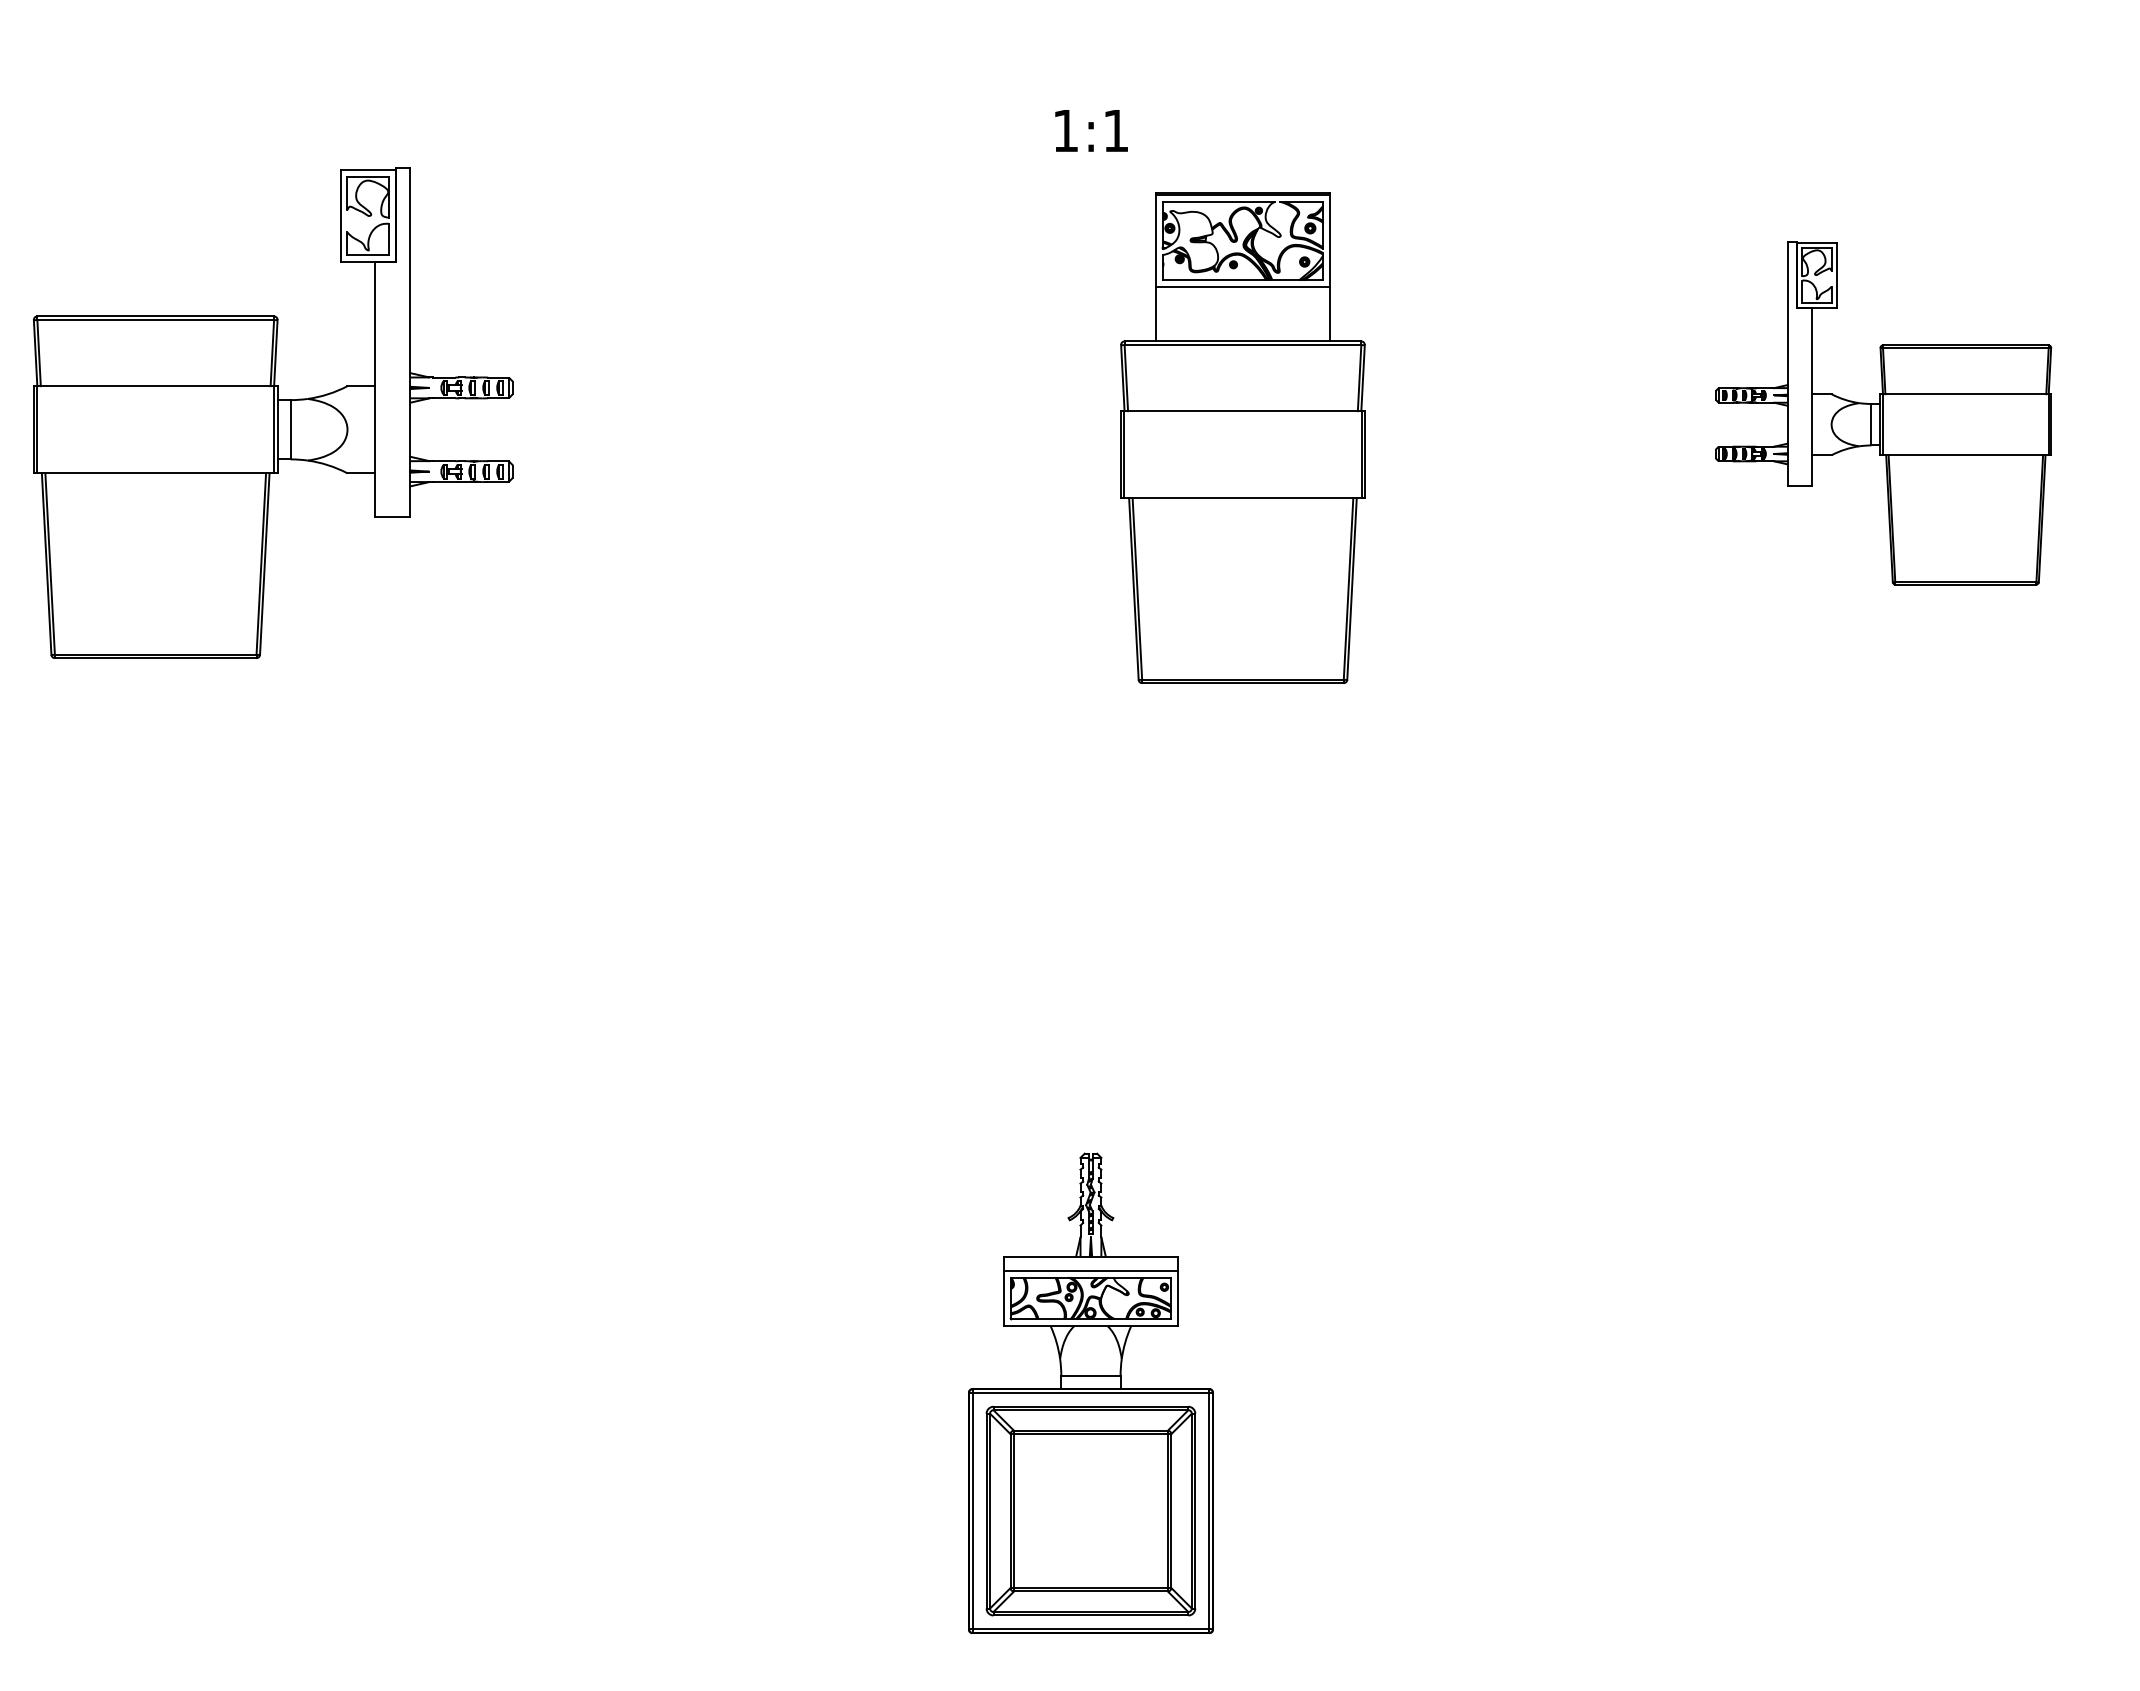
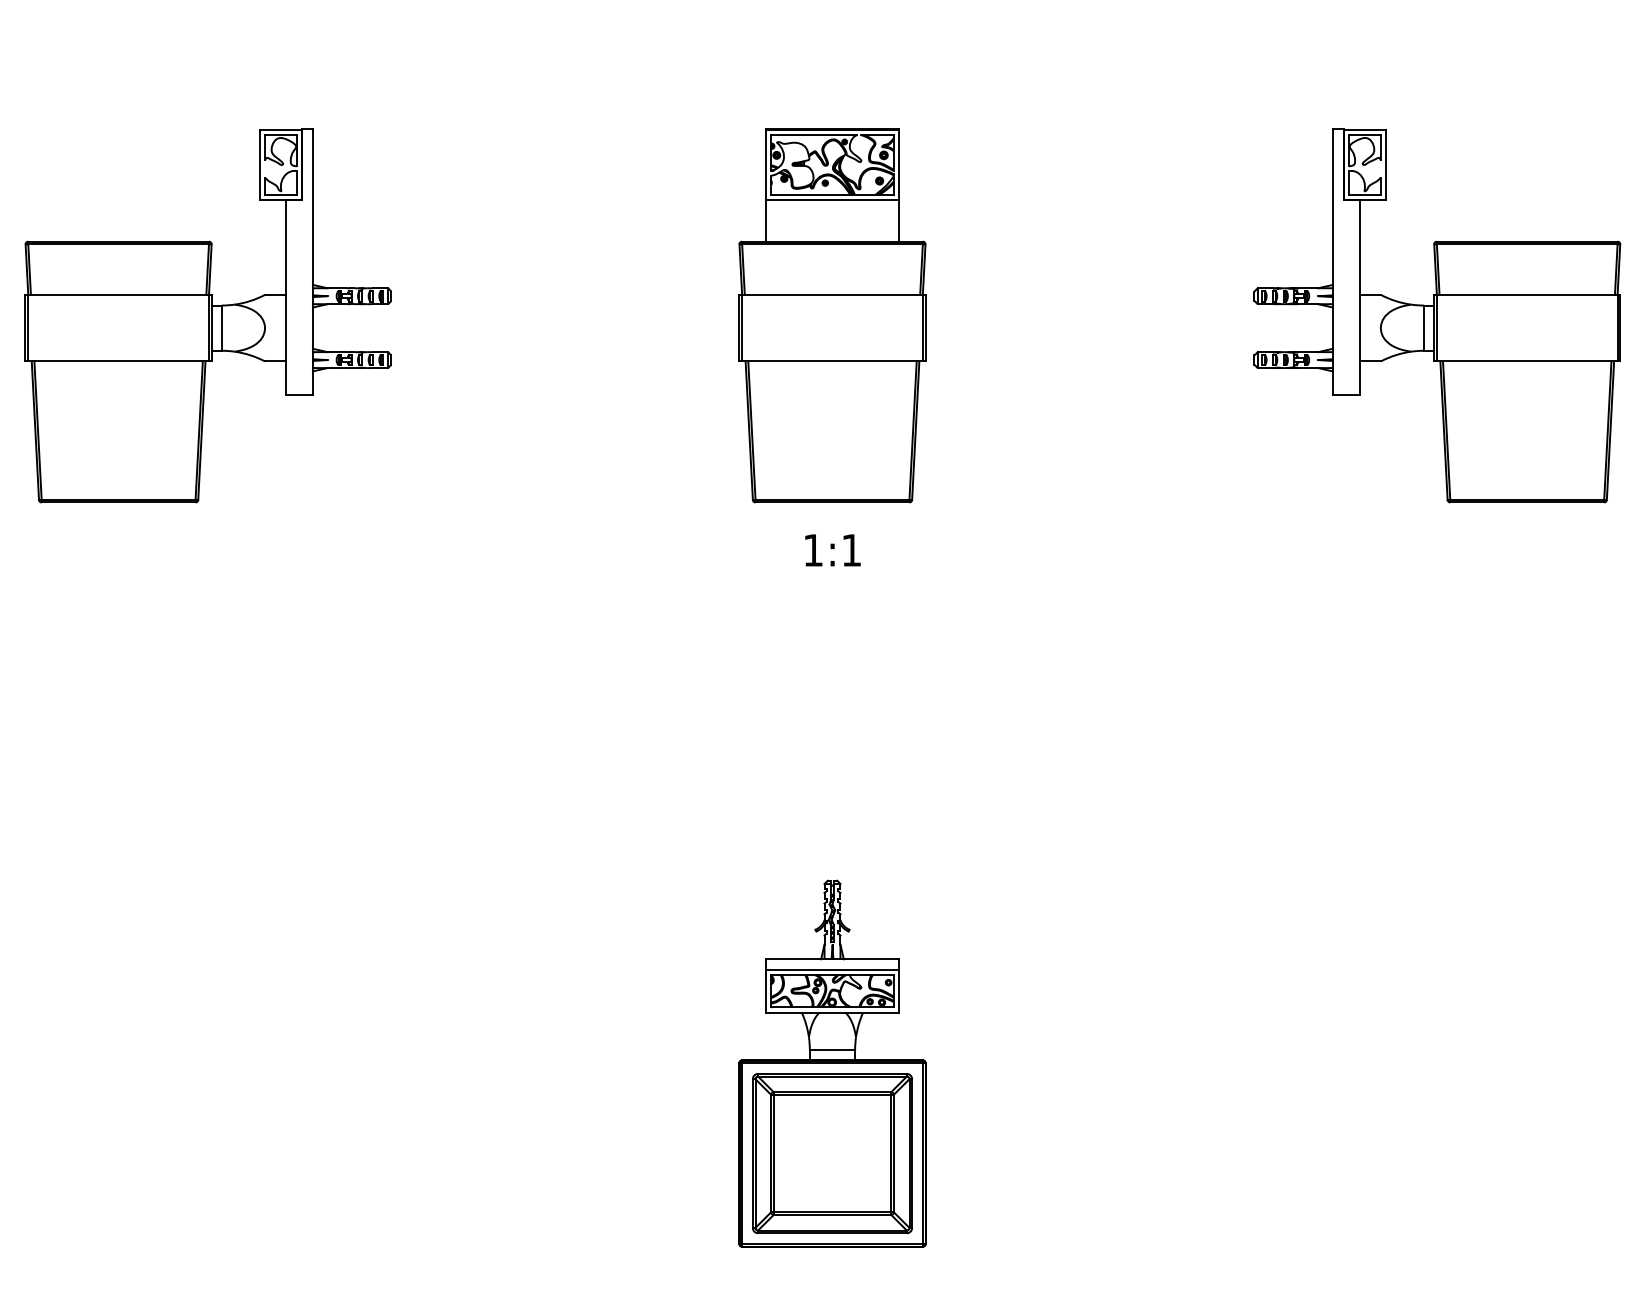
text: (1091, 130) -> (832, 550), moved
part: (1883, 412) -> (1437, 314), size x1.43
part: (1242, 437) -> (832, 314), moved

